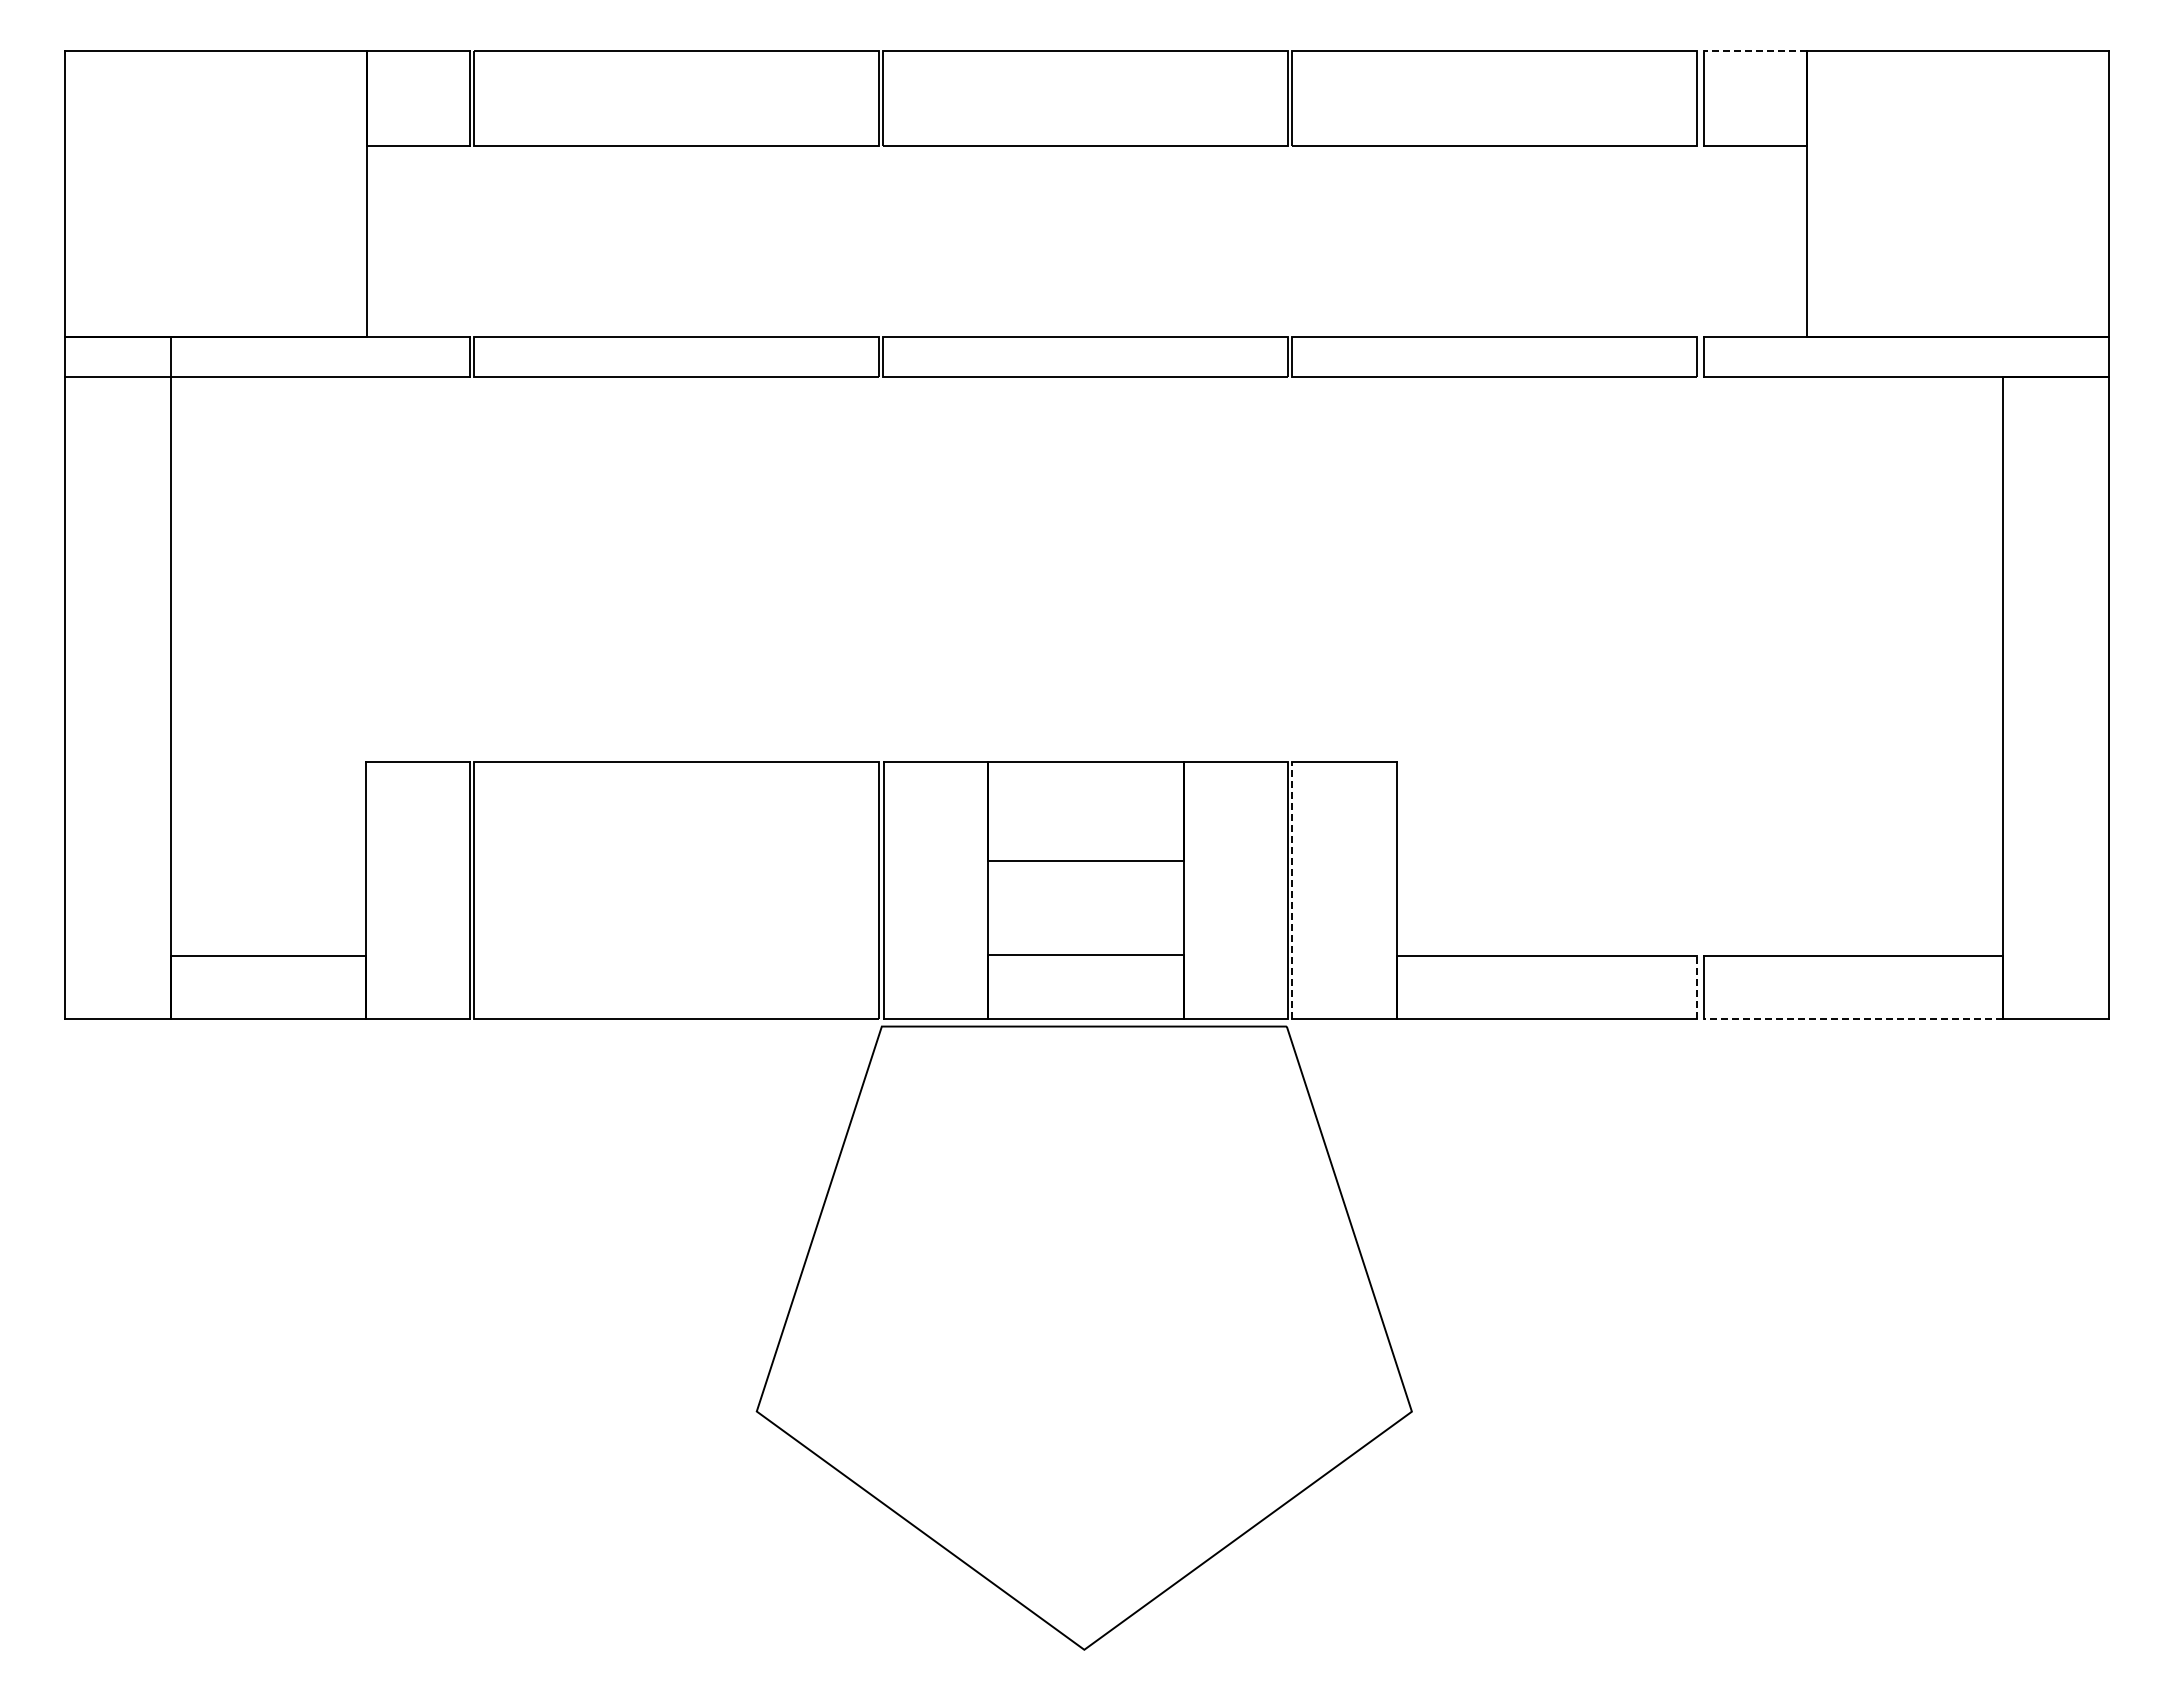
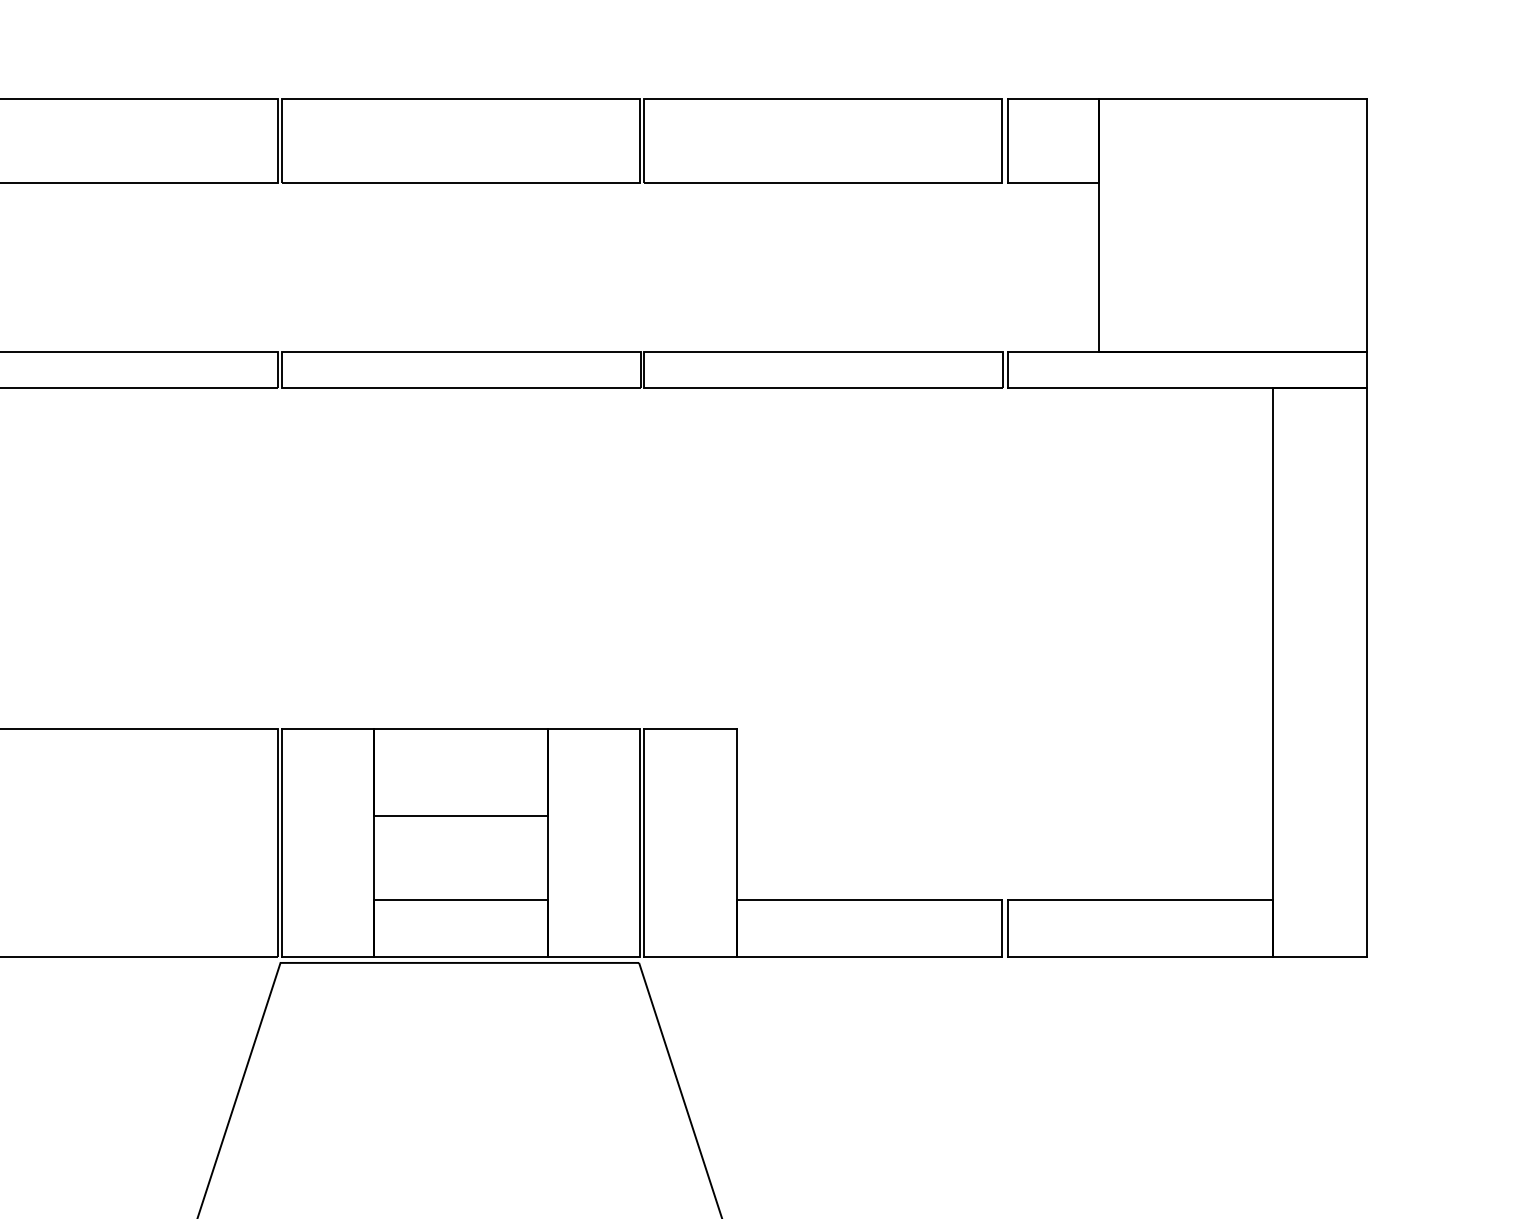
line: (1754, 51) -> (1053, 99), dashed -> solid
line: (1292, 890) -> (644, 842), dashed -> solid
line: (1697, 987) -> (1002, 928), dashed -> solid
line: (1853, 1019) -> (1140, 956), dashed -> solid

